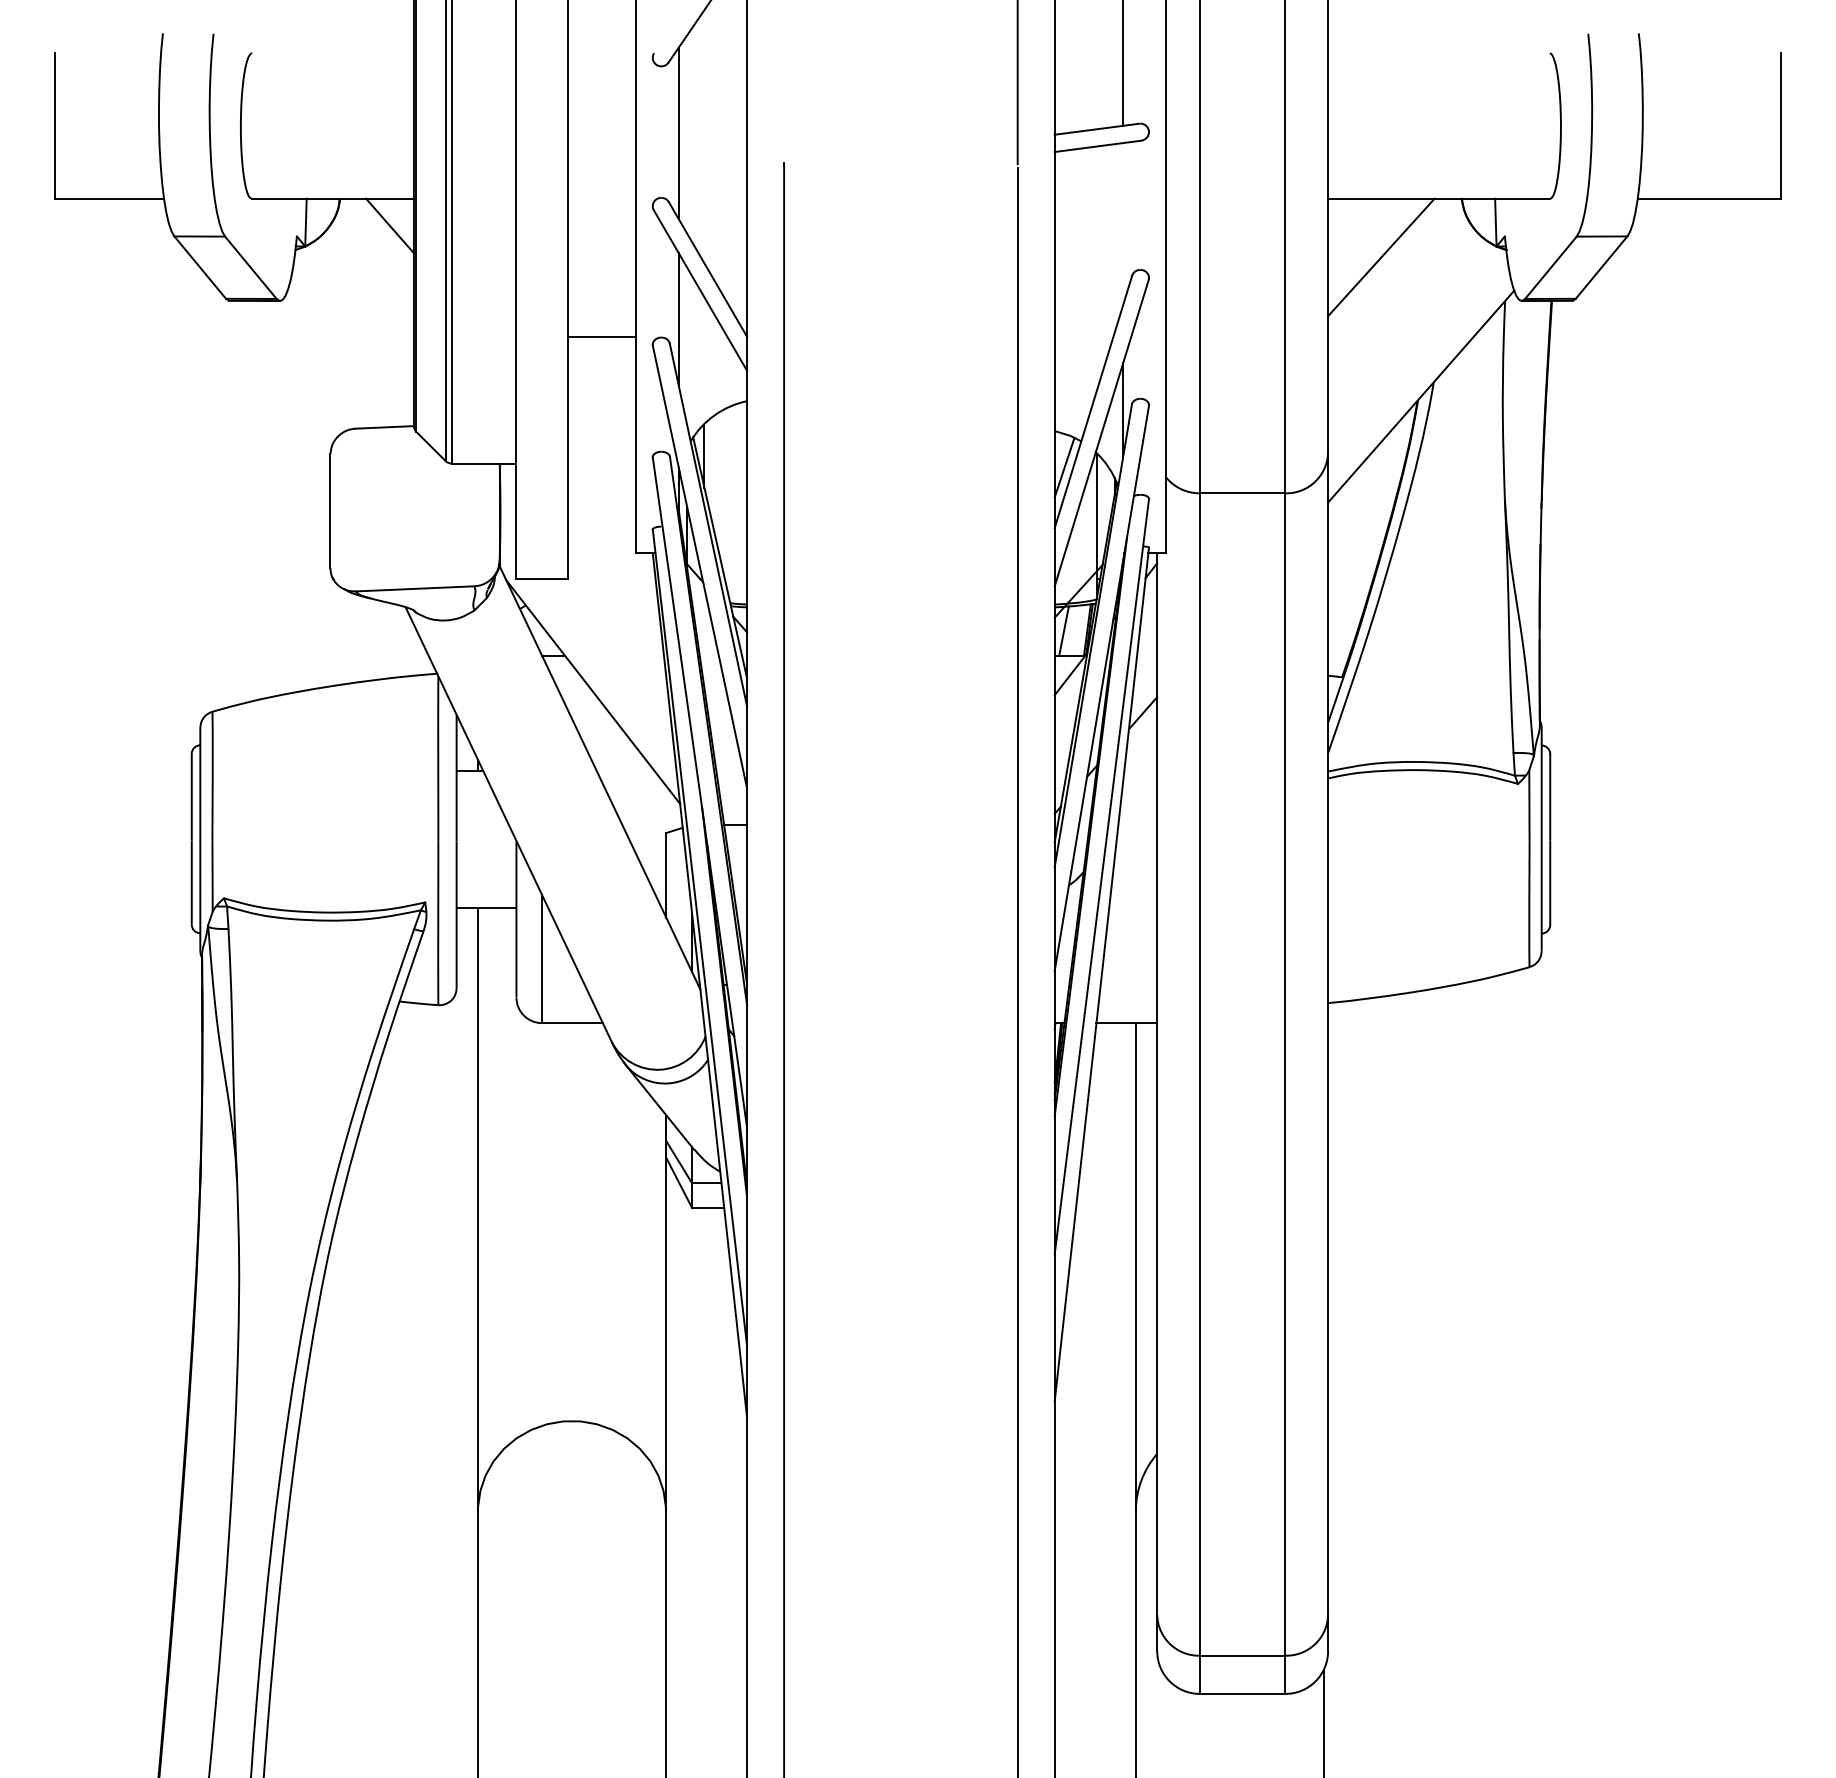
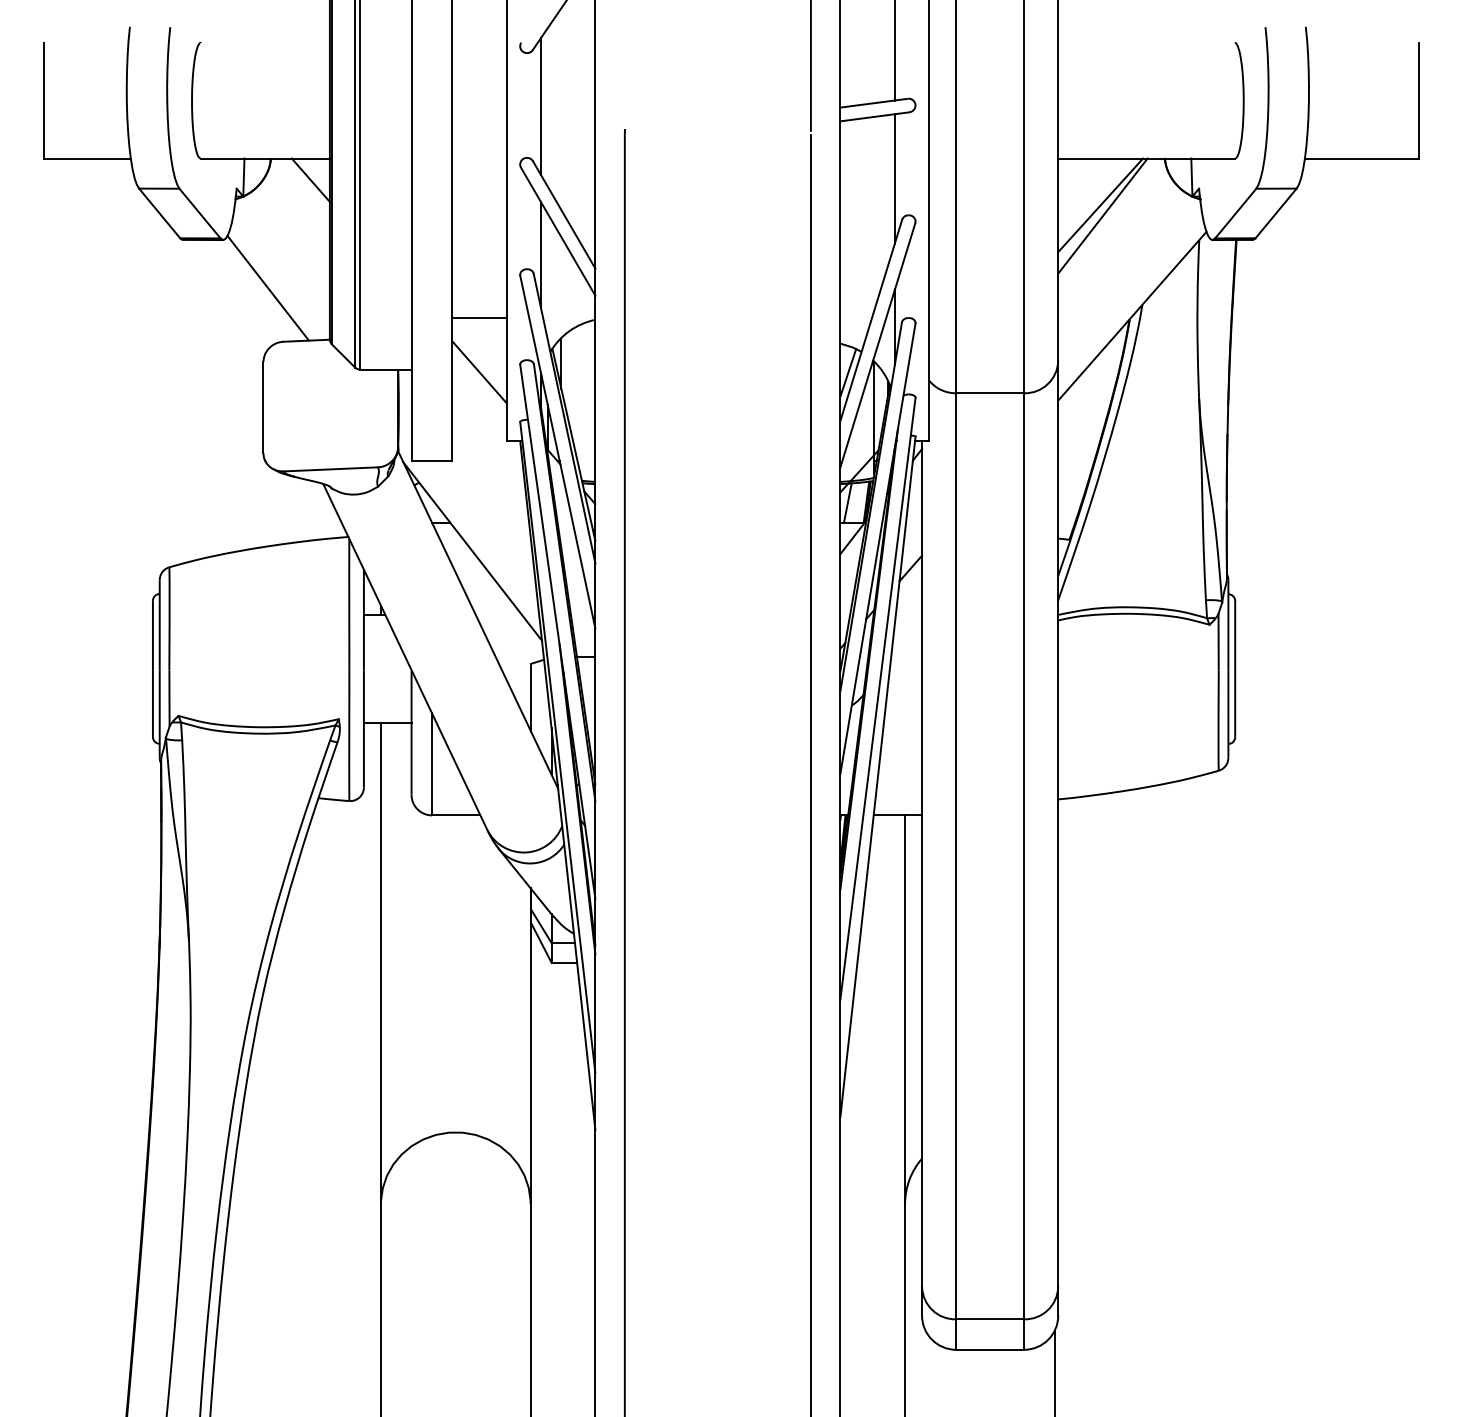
line: (1123, 224) -> (895, 179), added
line: (1384, 270) -> (1103, 215), added
line: (601, 337) -> (479, 318), moved
line: (336, 361) -> (268, 288), added
line: (601, 467) -> (479, 372), added

